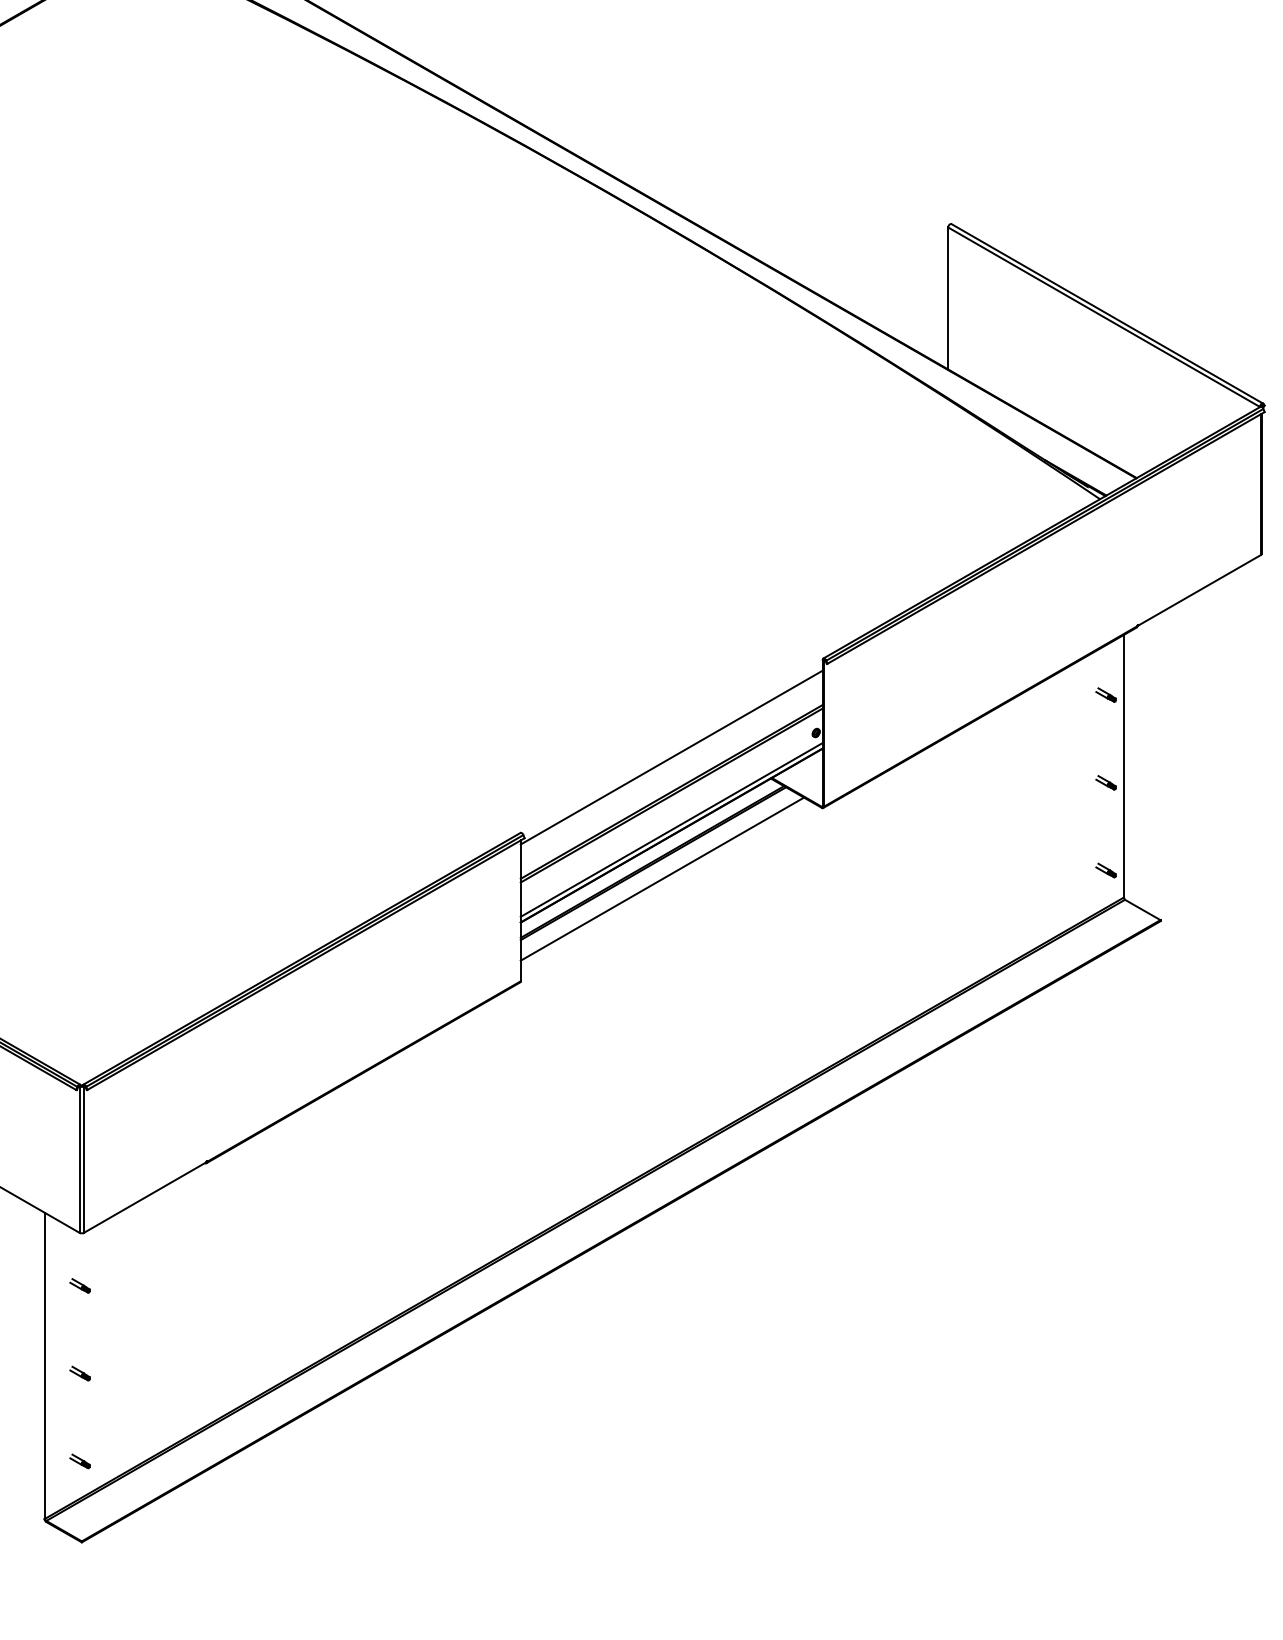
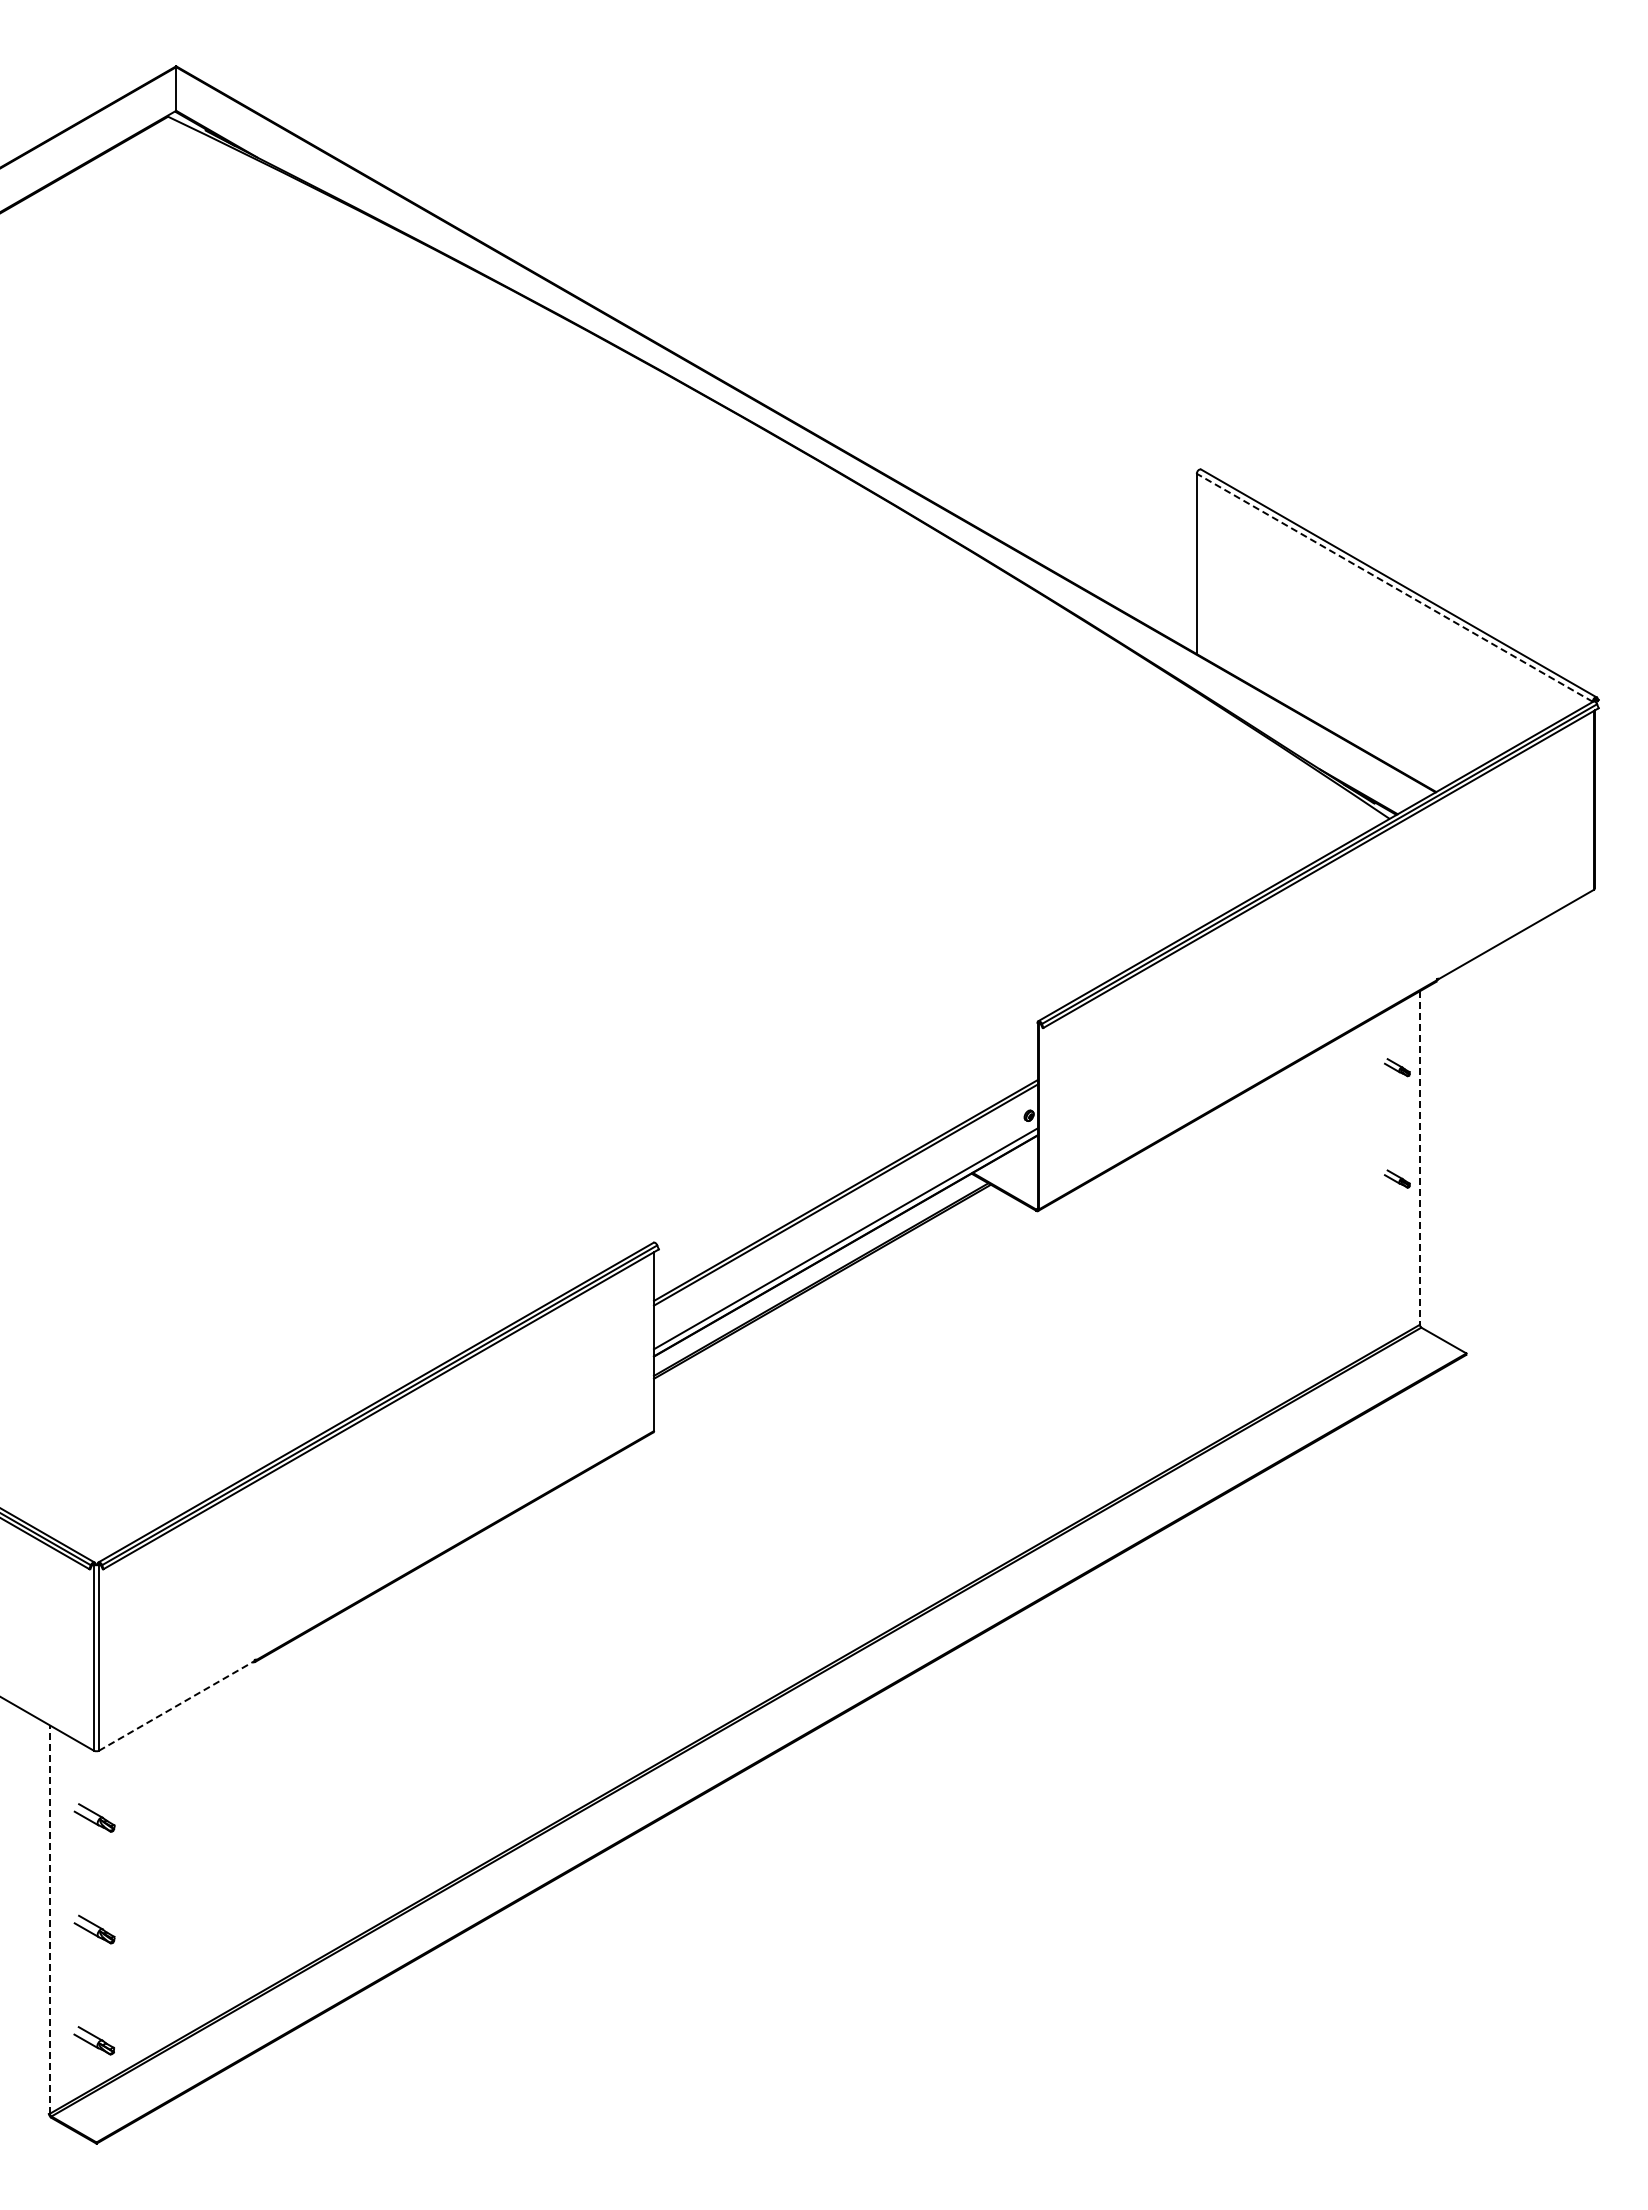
line: (1103, 317) -> (1394, 587), solid -> dashed
line: (671, 757) -> (845, 1146), removed
line: (1123, 765) -> (1419, 1157), solid -> dashed
part: (1106, 870) -> (1397, 1290), removed
line: (662, 878) -> (833, 1300), removed
line: (144, 1197) -> (176, 1705), solid -> dashed
part: (79, 1285) -> (93, 1817), size x1.6
line: (44, 1365) -> (49, 1919), solid -> dashed
part: (79, 1372) -> (93, 1928), size x1.6
part: (80, 1461) -> (94, 2040), size x1.6

